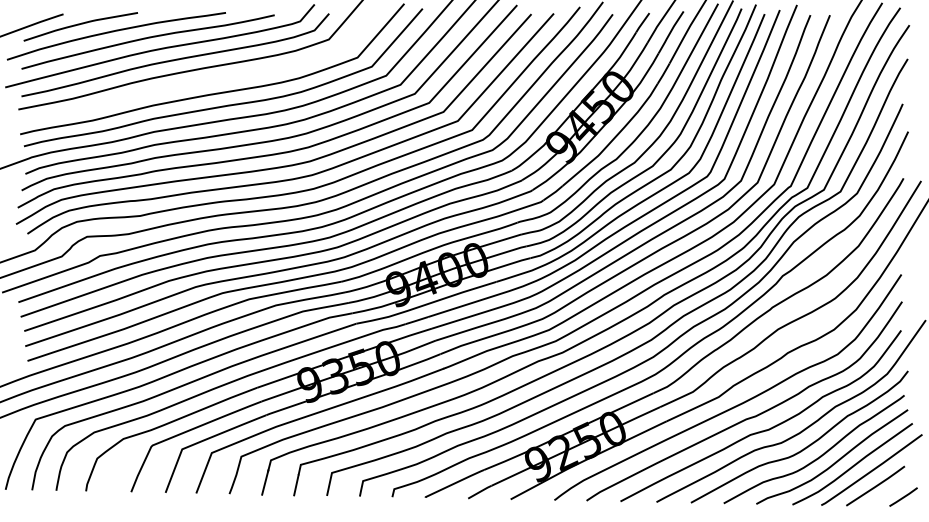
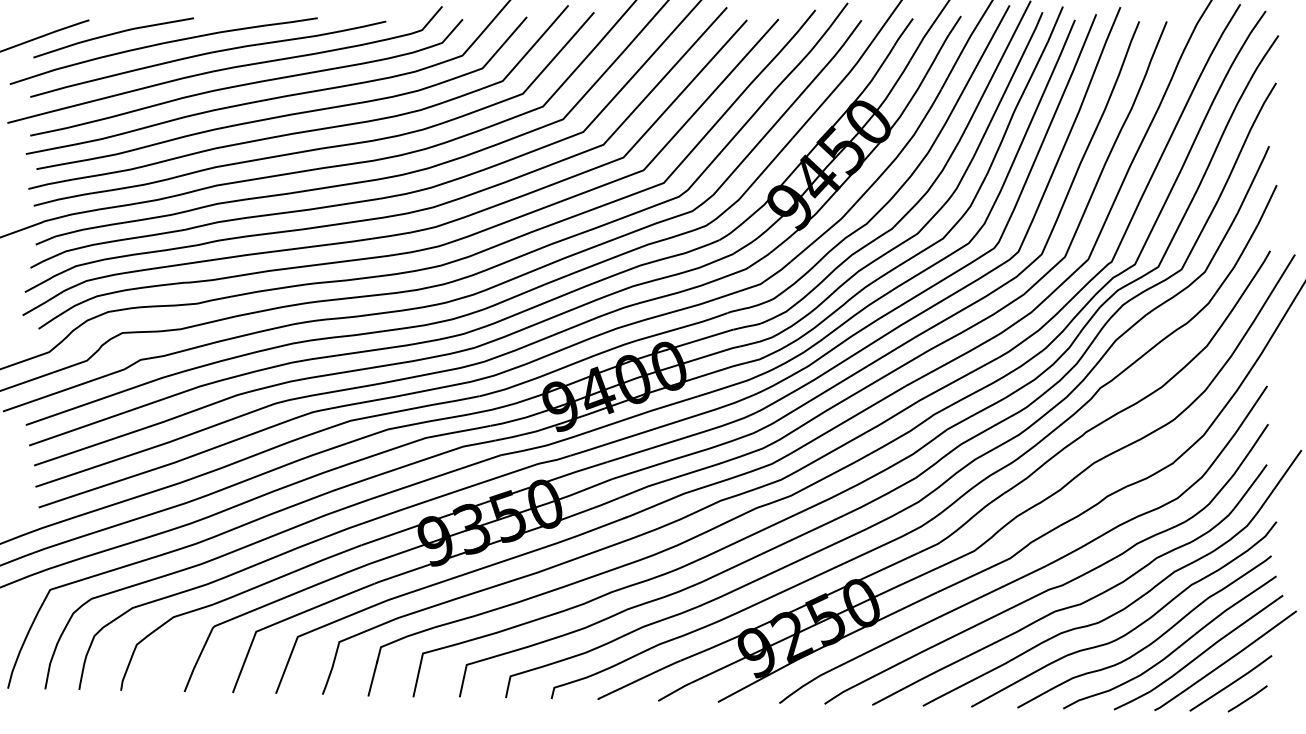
curve: (205, 80) -> (288, 113), added
line: (903, 496) -> (1247, 698), moved

